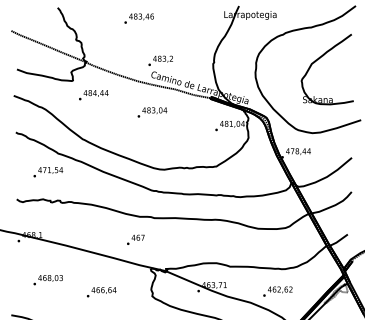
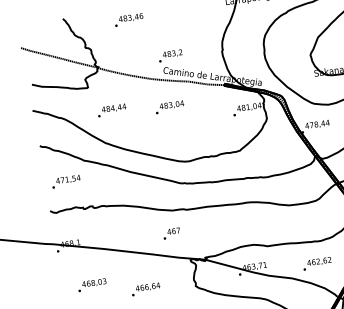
text: (138, 18) -> (128, 19), moved
text: (93, 95) -> (111, 110), moved
text: (48, 172) -> (66, 181), moved

